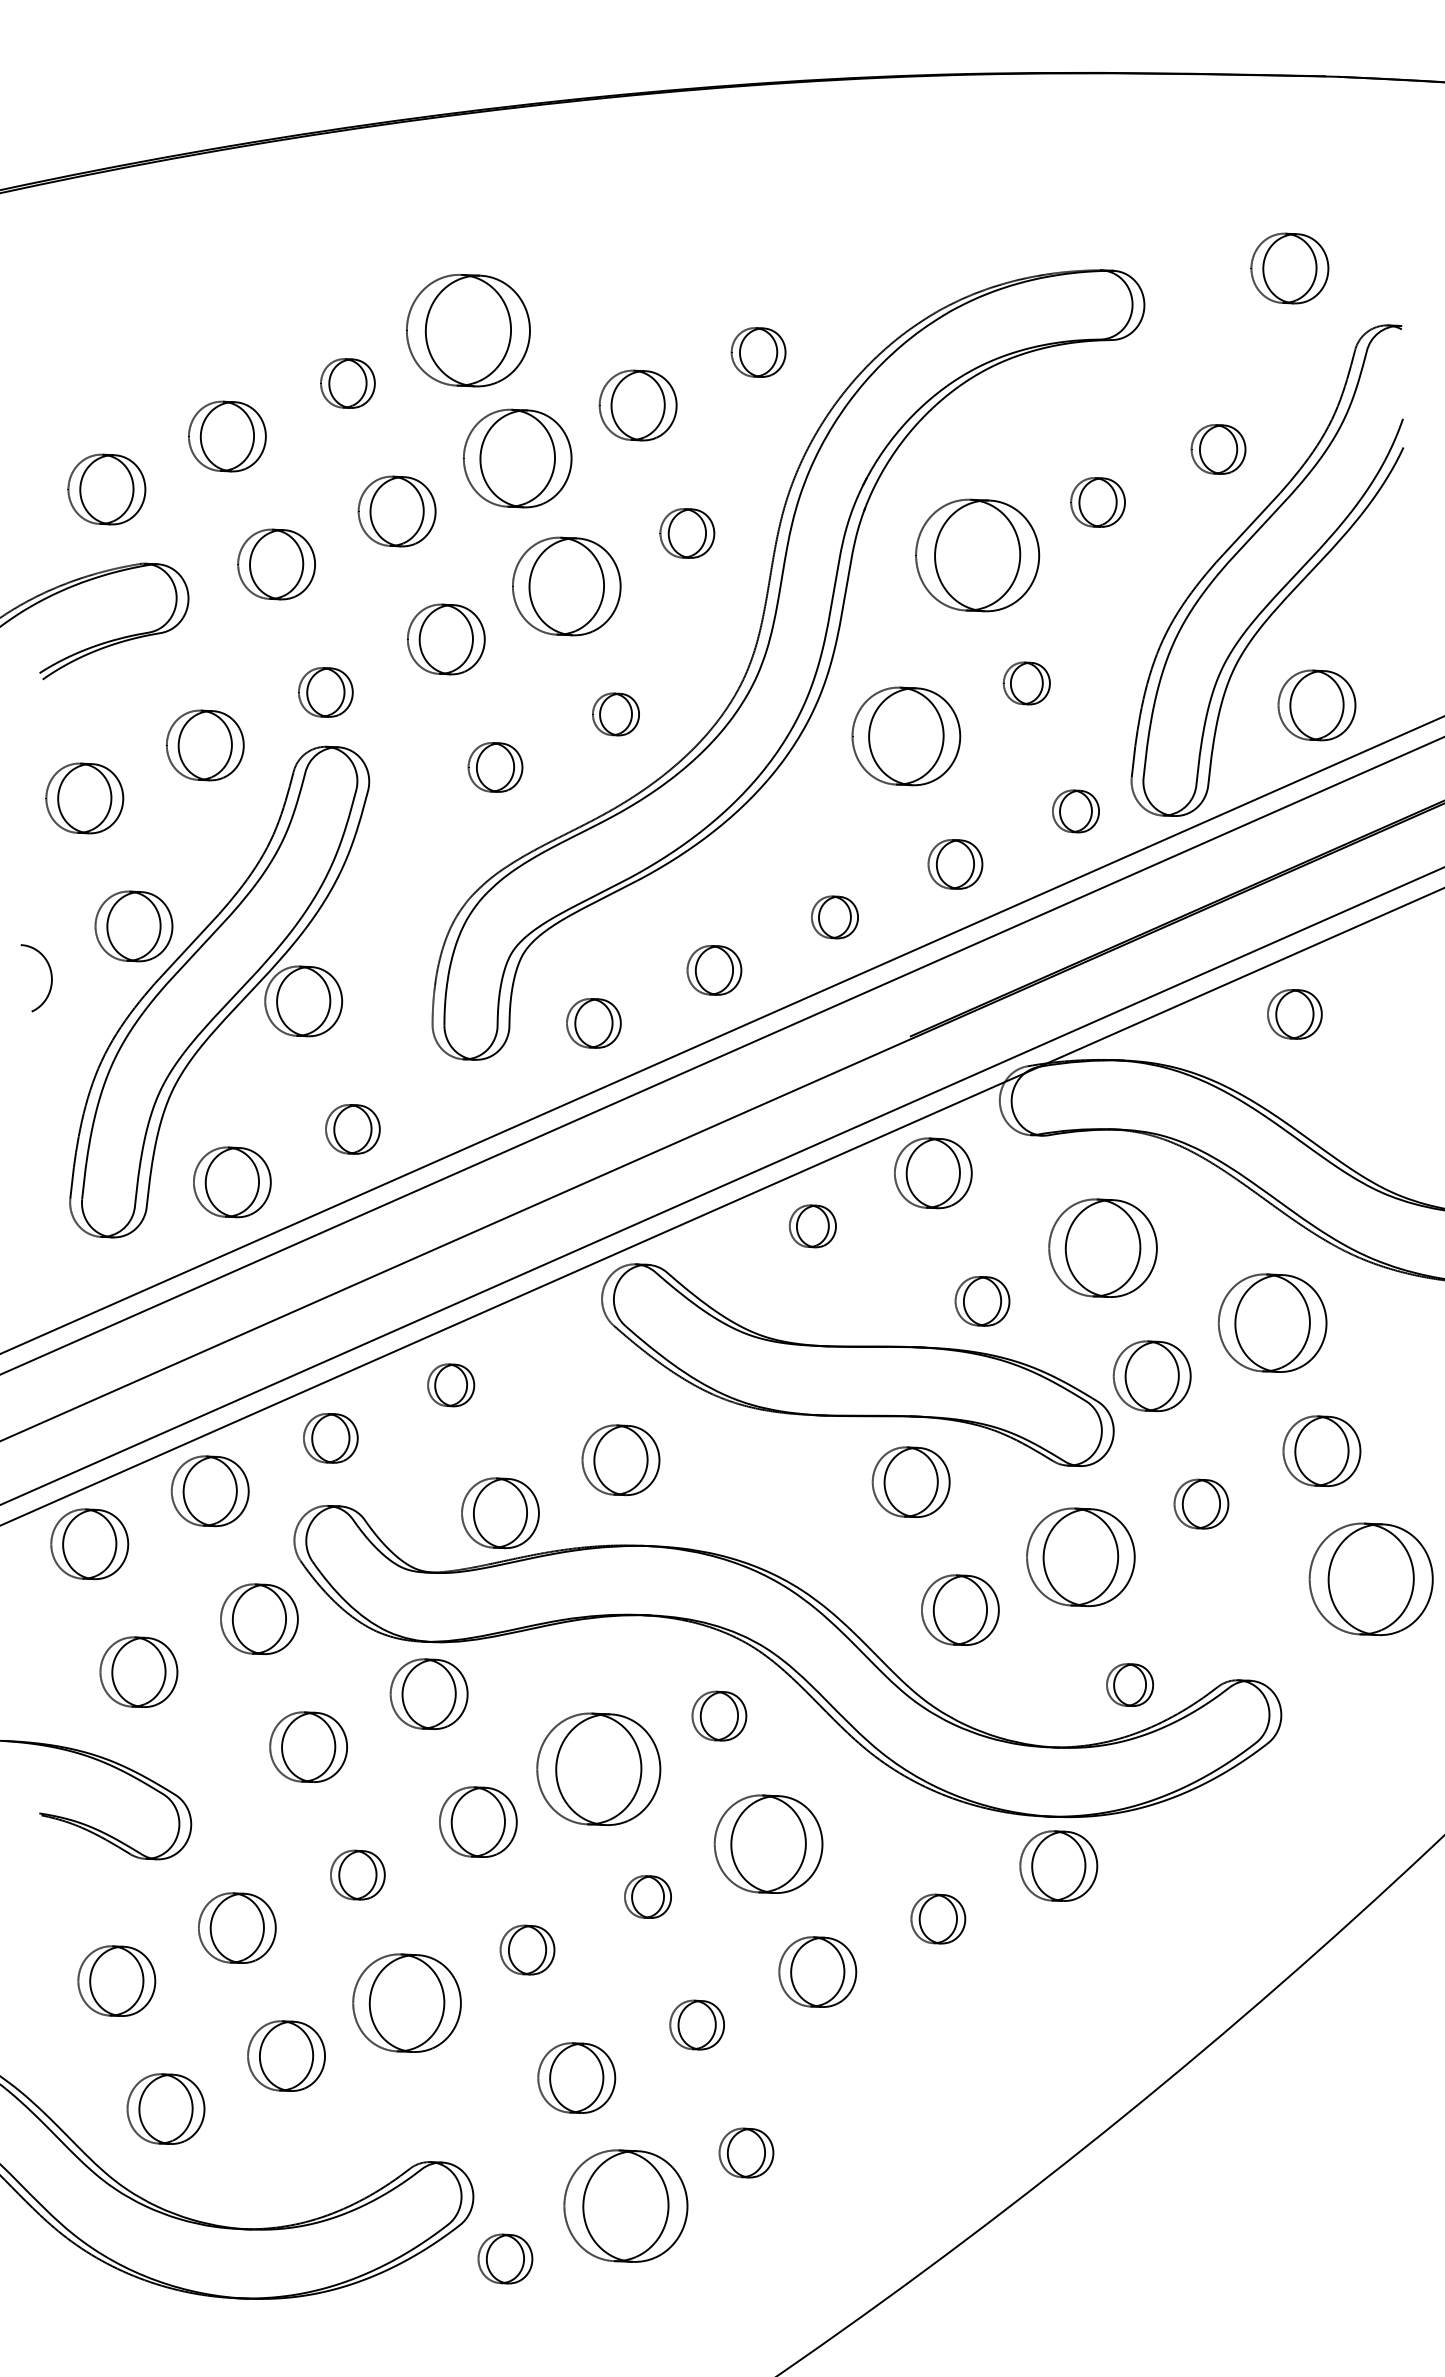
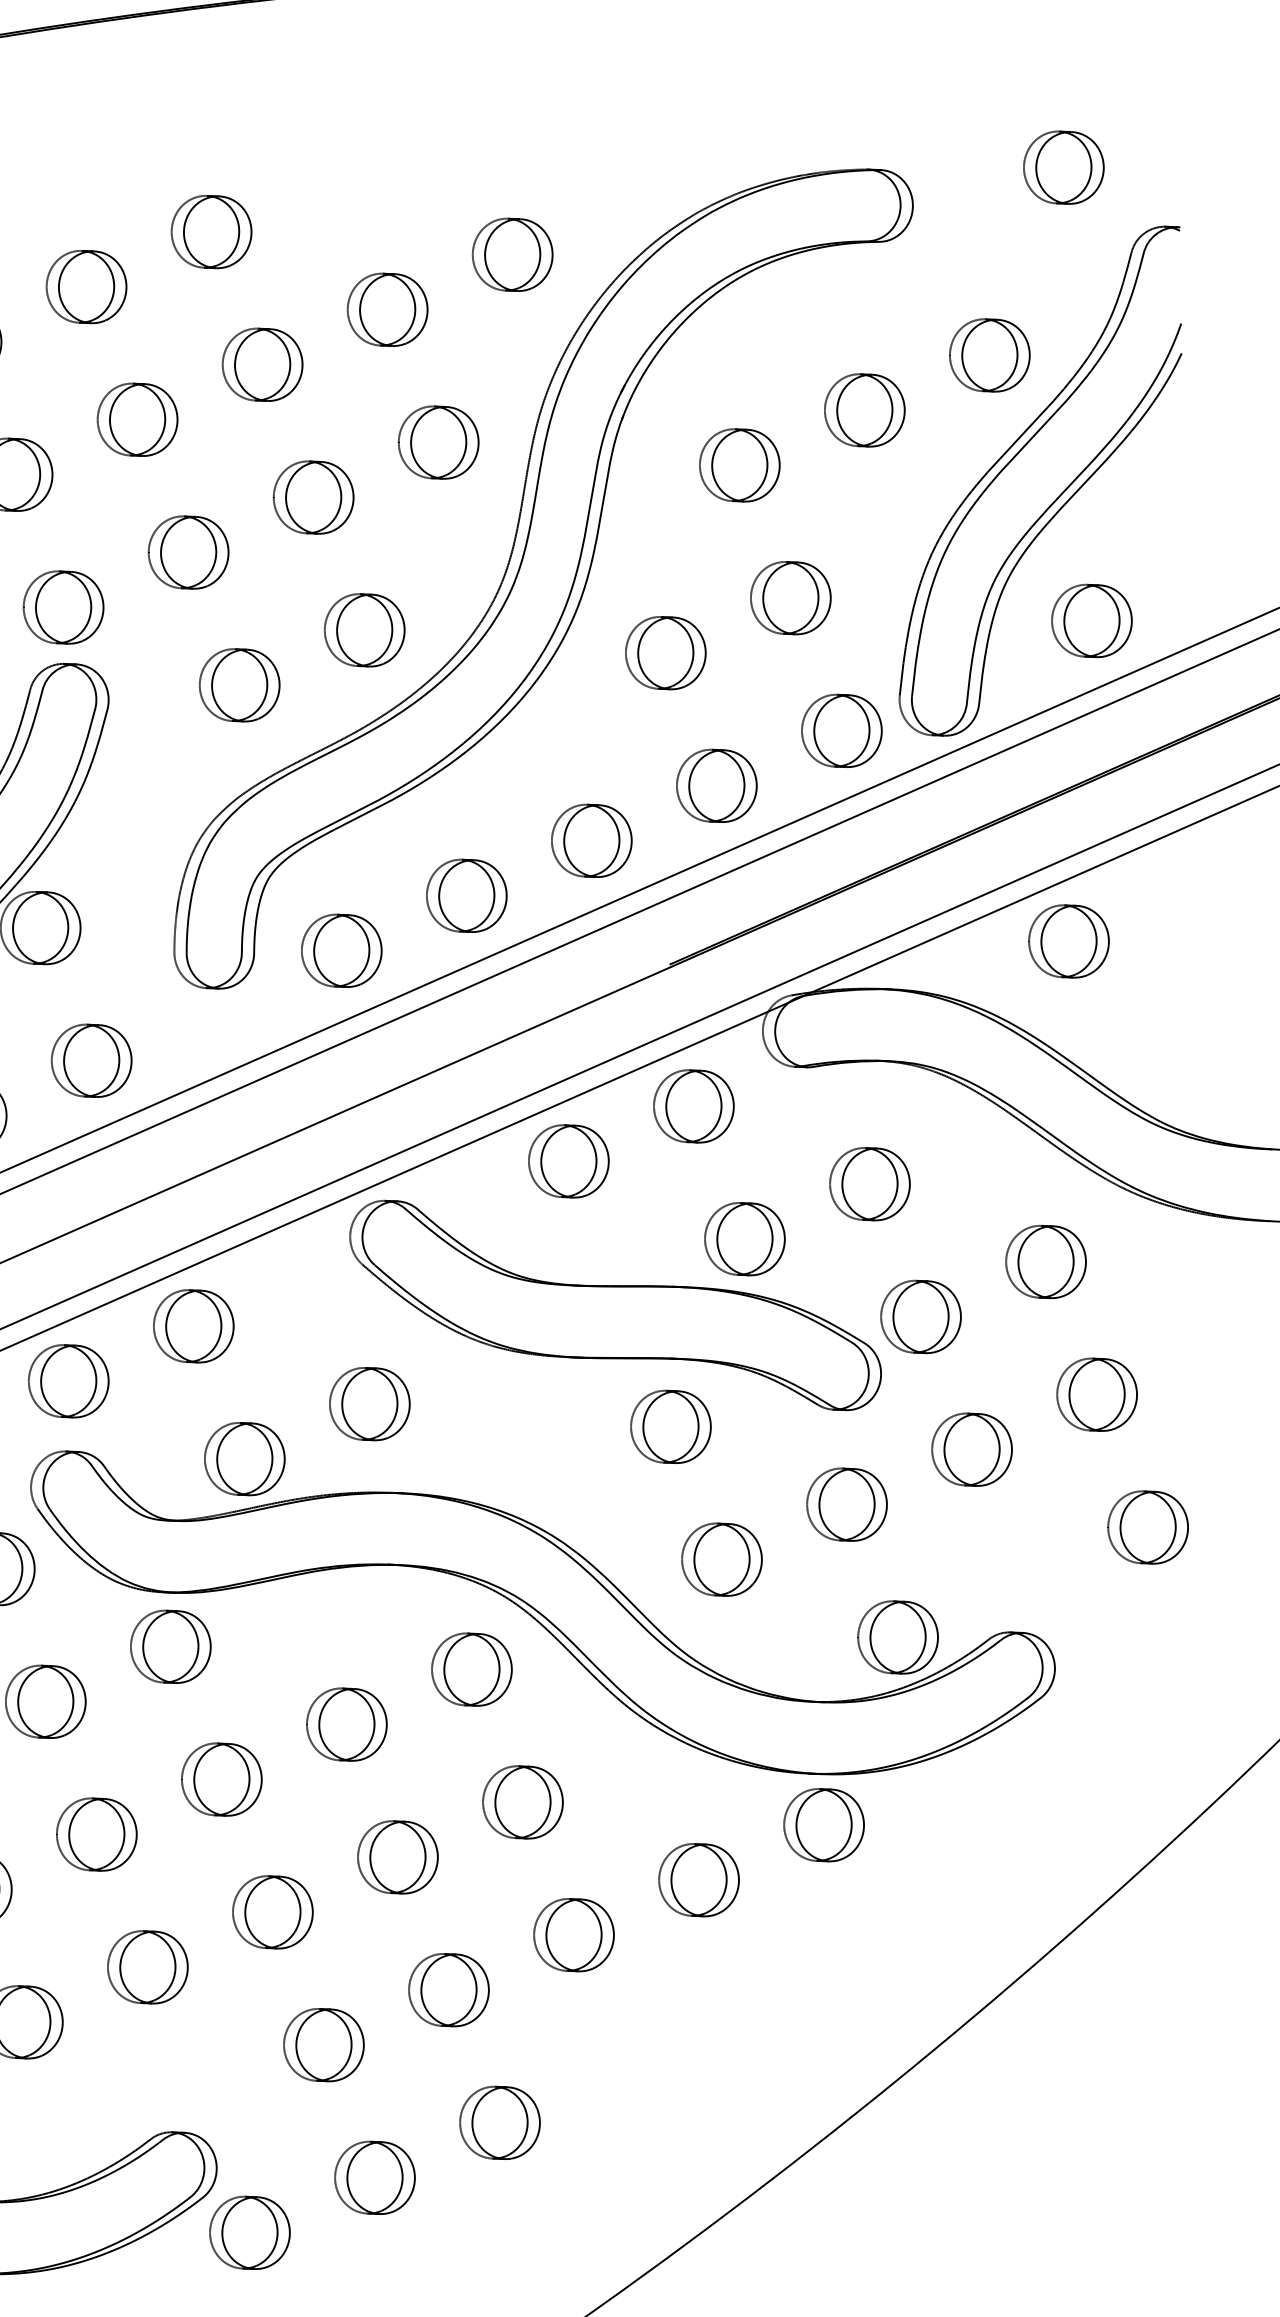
part: (468, 330) -> (211, 231), size x0.62
part: (758, 352) -> (512, 254), size x1.43
part: (347, 383) -> (86, 286), size x1.43
part: (1218, 449) -> (989, 355), size x1.43
part: (517, 458) -> (262, 364), size x0.71
part: (1097, 502) -> (864, 410), size x1.43
part: (687, 533) -> (438, 442), size x1.43
part: (977, 555) -> (739, 465), size x0.62
part: (566, 586) -> (313, 497), size x0.71
part: (1026, 683) -> (790, 598), size x1.67
part: (325, 692) -> (63, 607), size x1.43
part: (615, 714) -> (364, 630), size x1.67
part: (905, 736) -> (665, 653), size x0.71
part: (495, 767) -> (239, 685), size x1.43
part: (1075, 811) -> (841, 731), size x1.67
part: (955, 864) -> (716, 786), size x1.43
part: (834, 917) -> (591, 840), size x1.67
part: (714, 970) -> (466, 895), size x1.43
part: (1294, 1014) -> (1068, 941), size x1.43
part: (593, 1023) -> (341, 950), size x1.43
part: (352, 1129) -> (91, 1060), size x1.43
part: (812, 1226) -> (568, 1161), size x1.67
part: (1102, 1248) -> (869, 1184), size x0.71
part: (982, 1301) -> (744, 1239), size x1.43
part: (1272, 1323) -> (1045, 1262), size x0.71
part: (450, 1385) -> (192, 1326), size x1.67
part: (330, 1438) -> (68, 1381), size x1.43
part: (1201, 1503) -> (972, 1448), size x1.43
part: (1080, 1556) -> (846, 1503), size x0.71
part: (1370, 1578) -> (1147, 1526), size x0.62
part: (1129, 1684) -> (897, 1636), size x1.67
part: (719, 1715) -> (472, 1668), size x1.43
part: (598, 1768) -> (346, 1723), size x0.62
part: (768, 1843) -> (522, 1801), size x0.71
part: (357, 1874) -> (96, 1833), size x1.43
part: (647, 1896) -> (397, 1856), size x1.67
part: (938, 1918) -> (699, 1879), size x1.43
part: (527, 1949) -> (272, 1911), size x1.43
part: (406, 2002) -> (147, 1966), size x0.71
part: (696, 2024) -> (448, 1989), size x1.43
part: (746, 2152) -> (500, 2122), size x1.43
part: (625, 2205) -> (374, 2177), size x0.62
part: (505, 2258) -> (250, 2232), size x1.43

